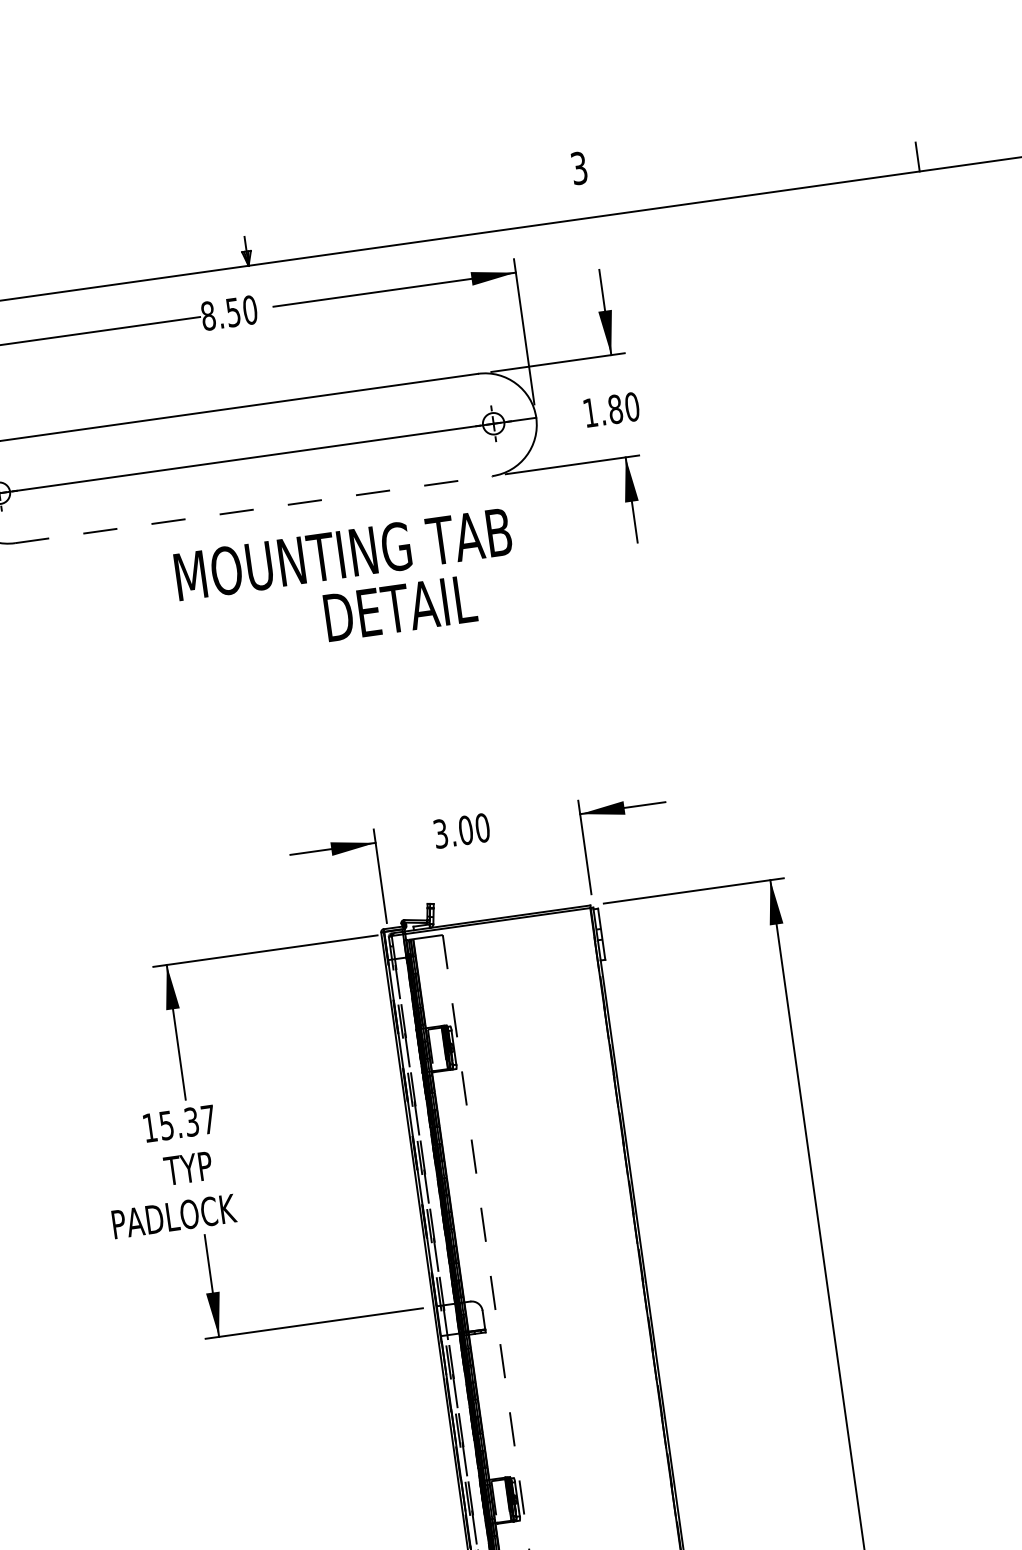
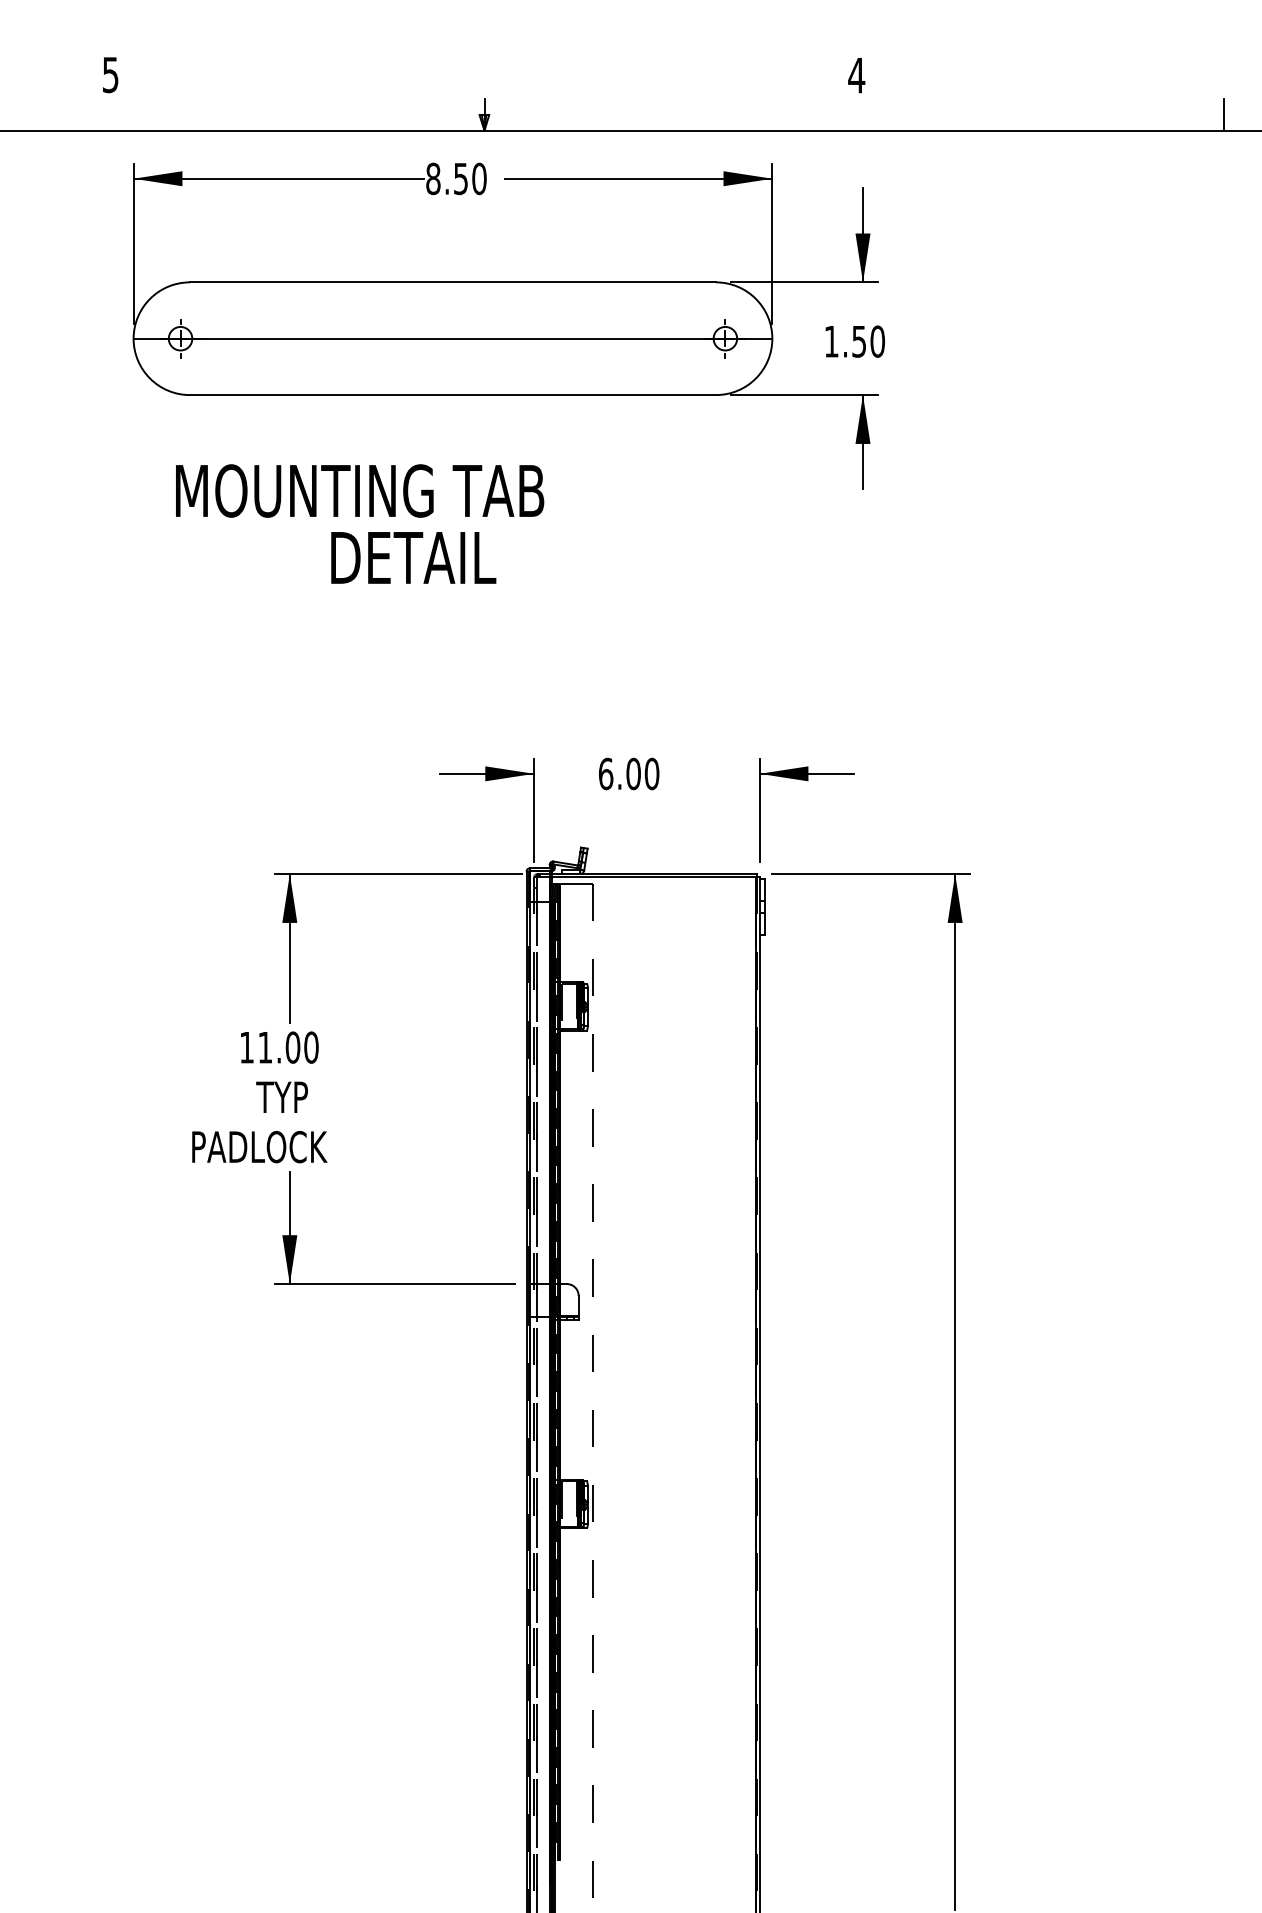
text: (579, 168) -> (856, 75), 3 -> 4
text: (615, 409) -> (859, 341), 1.80 -> 1.50
line: (254, 509) -> (453, 395), dashed -> solid
text: (347, 583) -> (360, 523), moved
text: (441, 833) -> (606, 773), 3.00 -> 6.00
text: (187, 1122) -> (288, 1047), 15.37 -> 11.00

